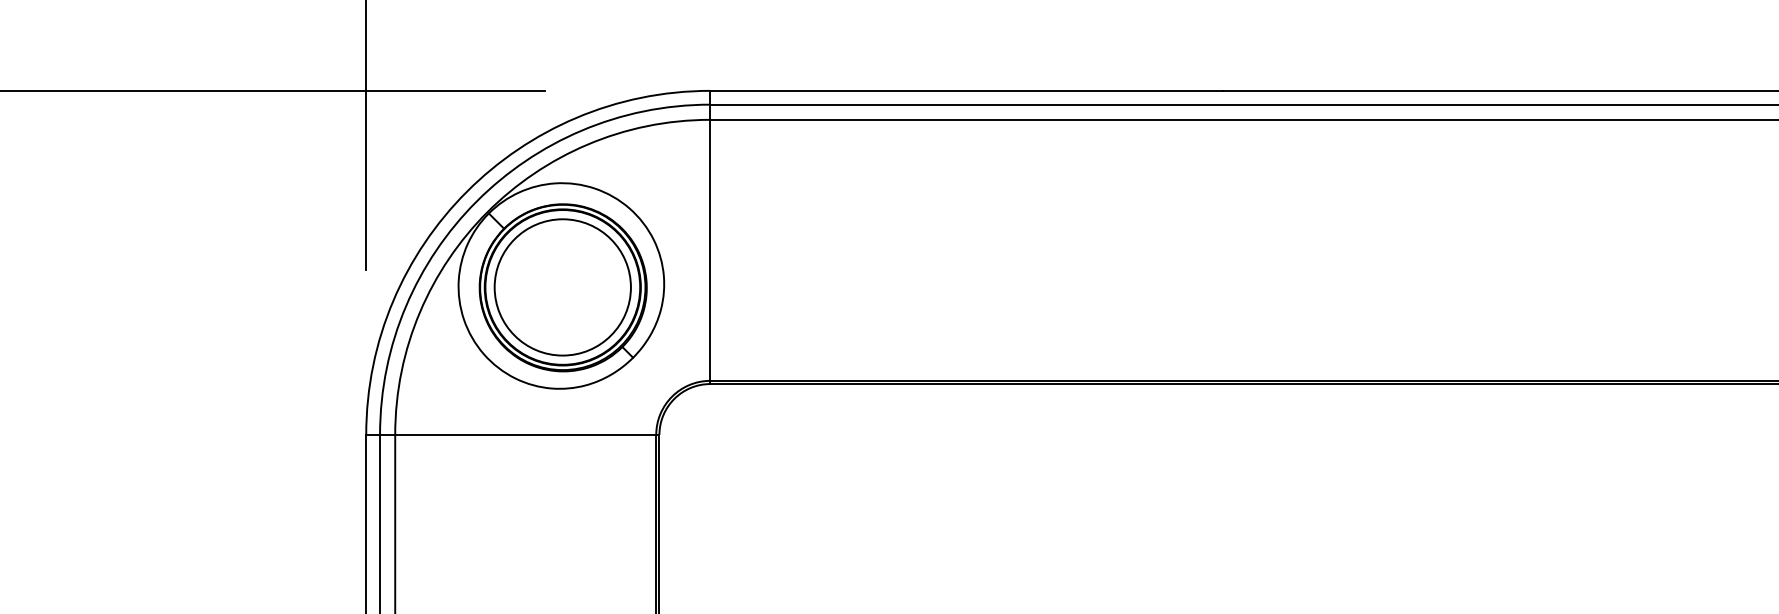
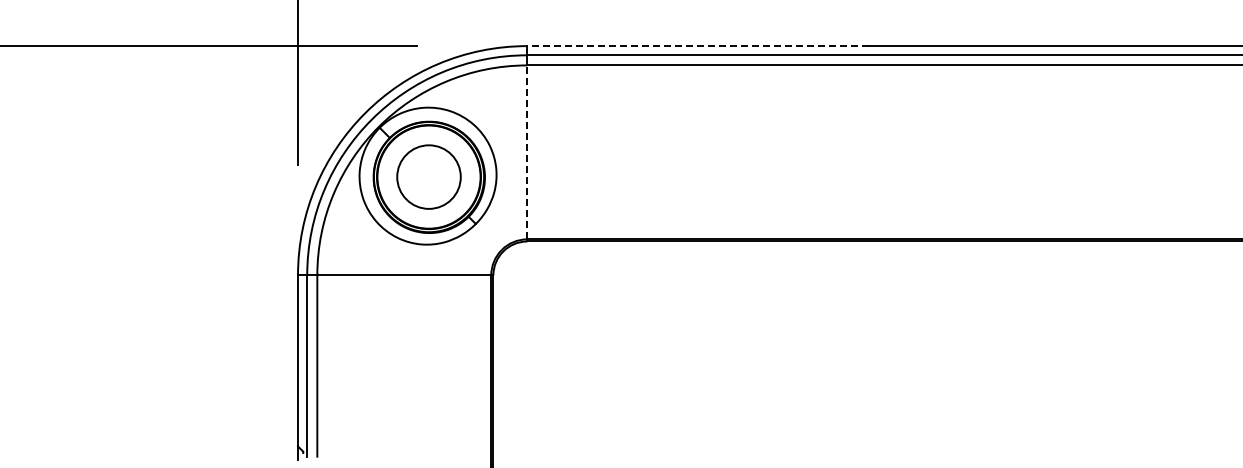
line: (967, 91) -> (698, 46), solid -> dashed
line: (710, 250) -> (527, 152), solid -> dashed
circle: (562, 286) -> (428, 176), size x0.7

